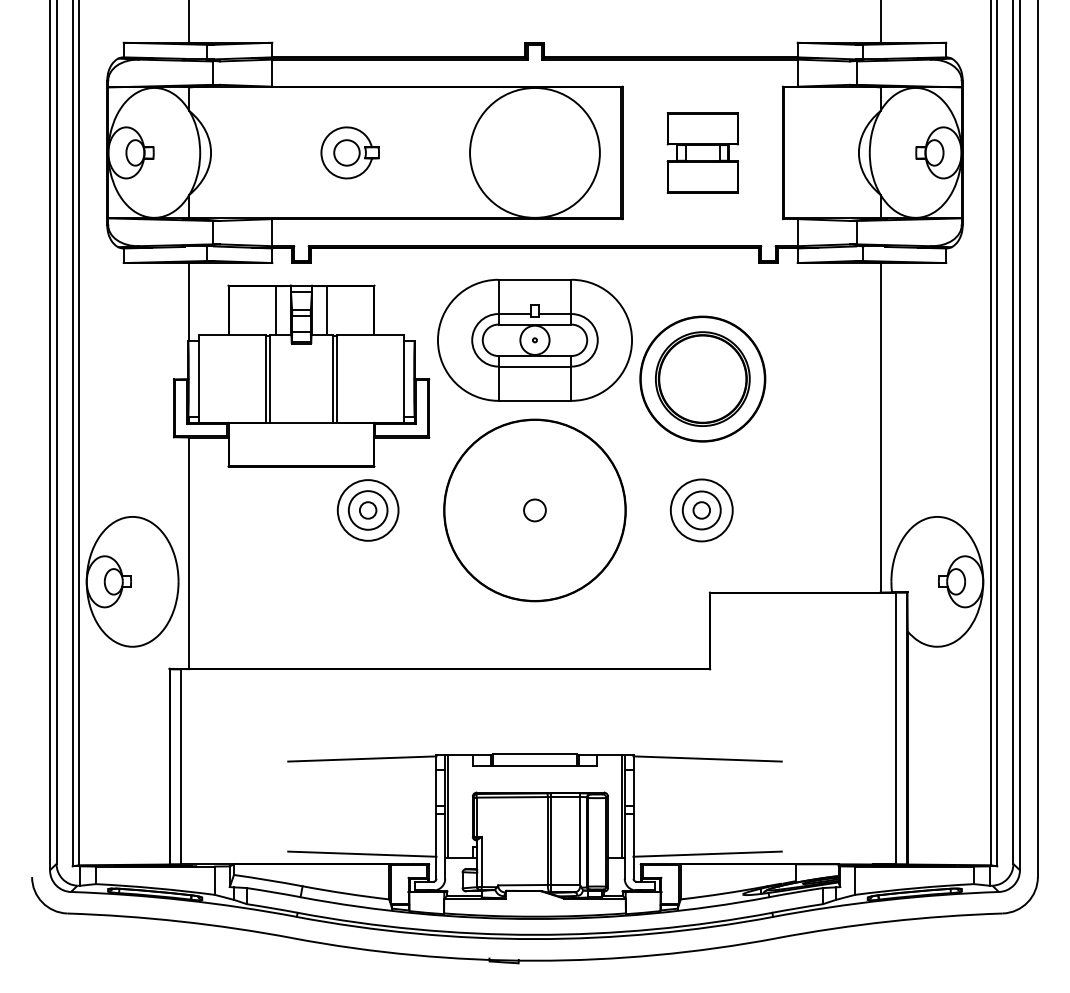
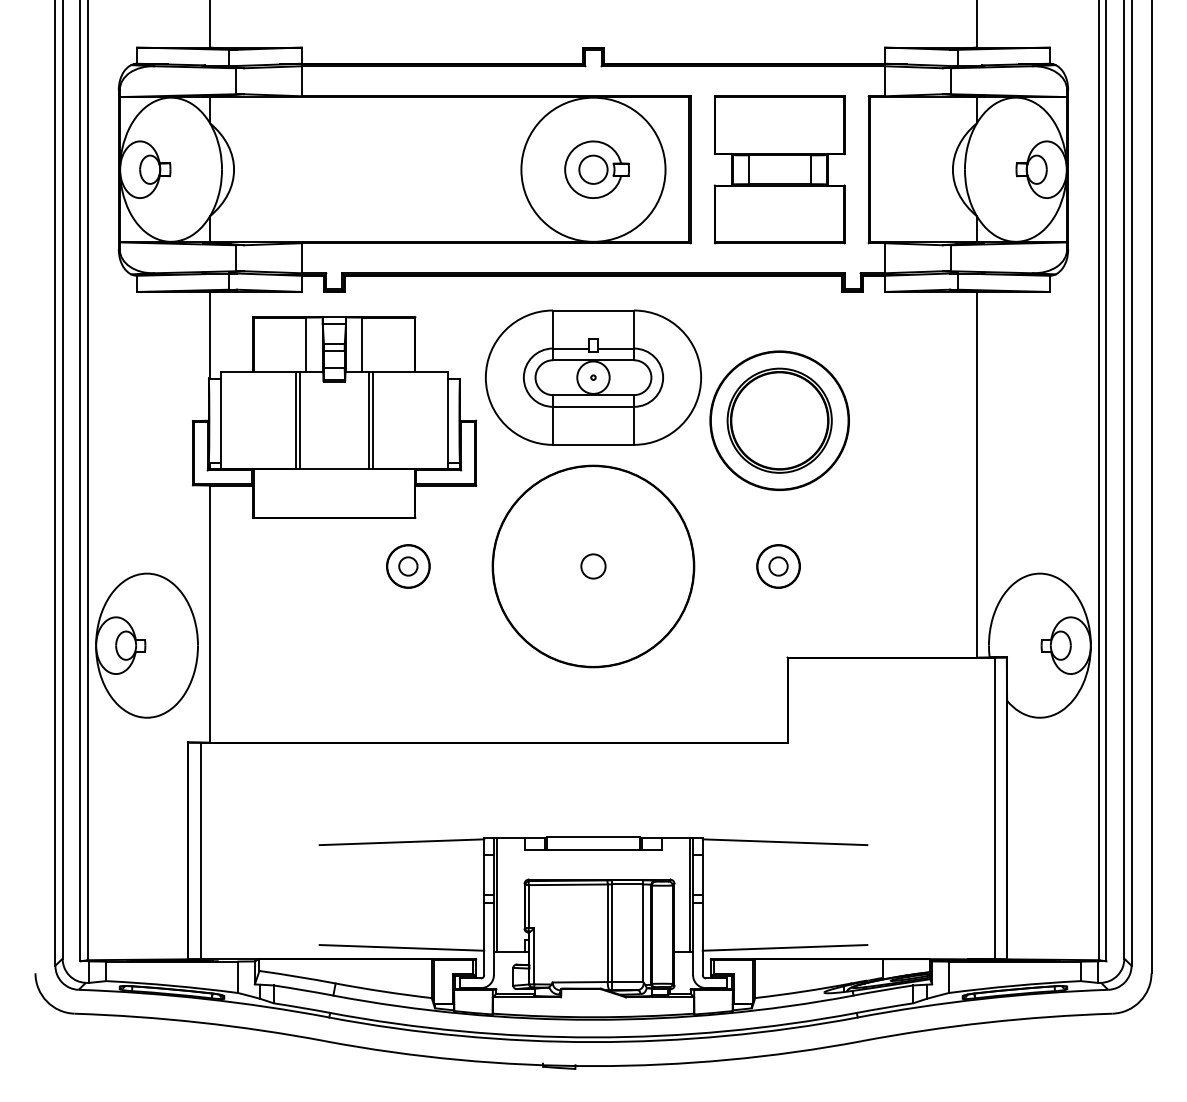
part: (349, 152) -> (596, 169), moved
part: (702, 152) -> (779, 169), size x1.67
circle: (368, 510) -> (408, 566), size x0.62
circle: (701, 510) -> (778, 566), size x0.62

